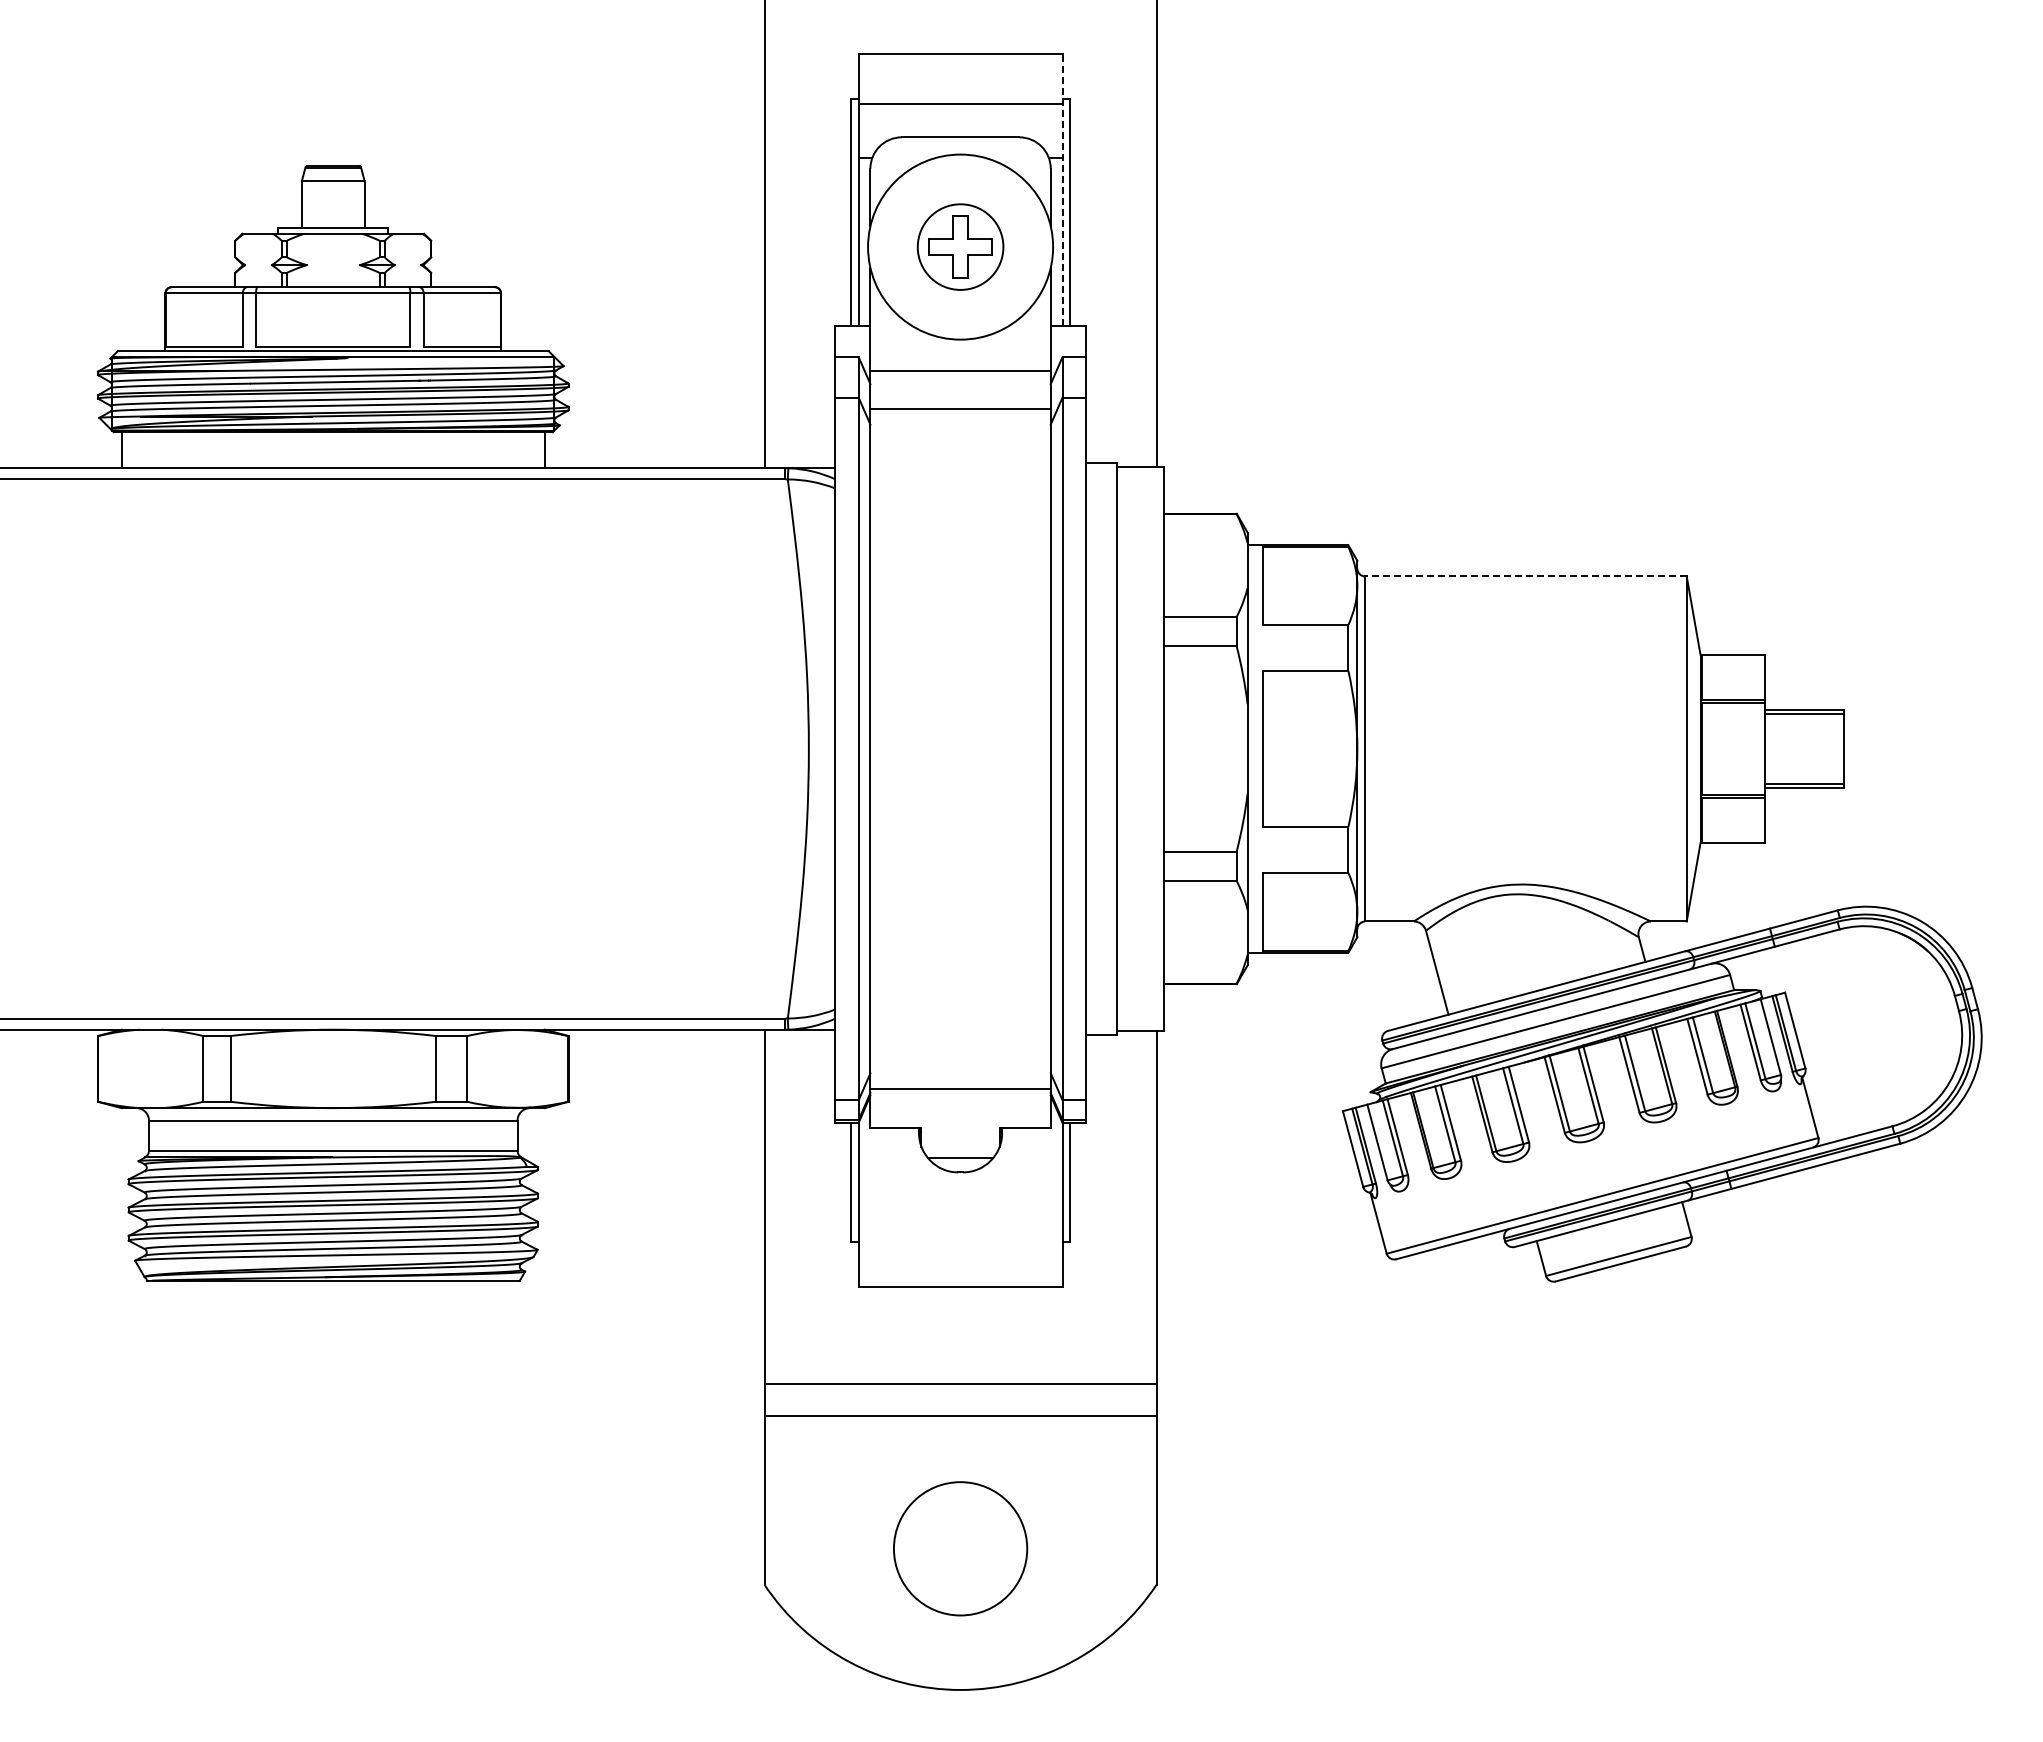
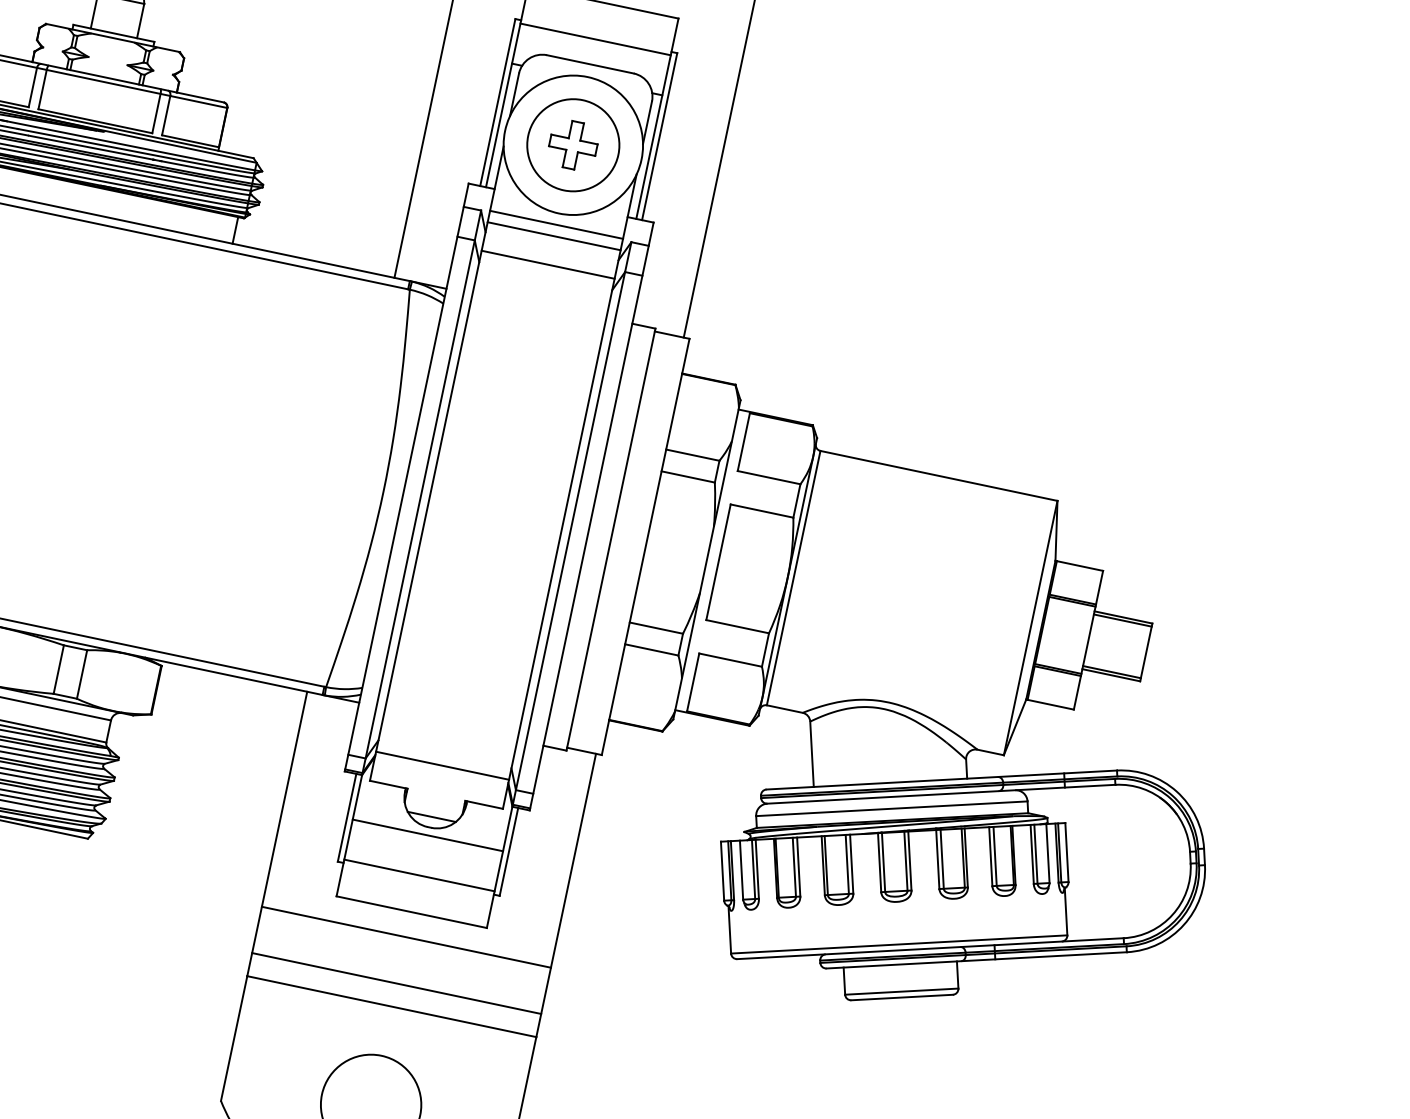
line: (1062, 189) -> (657, 118), dashed -> solid
circle: (960, 246) -> (573, 144), size x1.43
line: (960, 355) -> (556, 225), added
line: (1525, 576) -> (938, 475), dashed -> solid
line: (960, 1183) -> (427, 835), added
line: (960, 1237) -> (419, 875), added
line: (960, 1321) -> (406, 937), added

